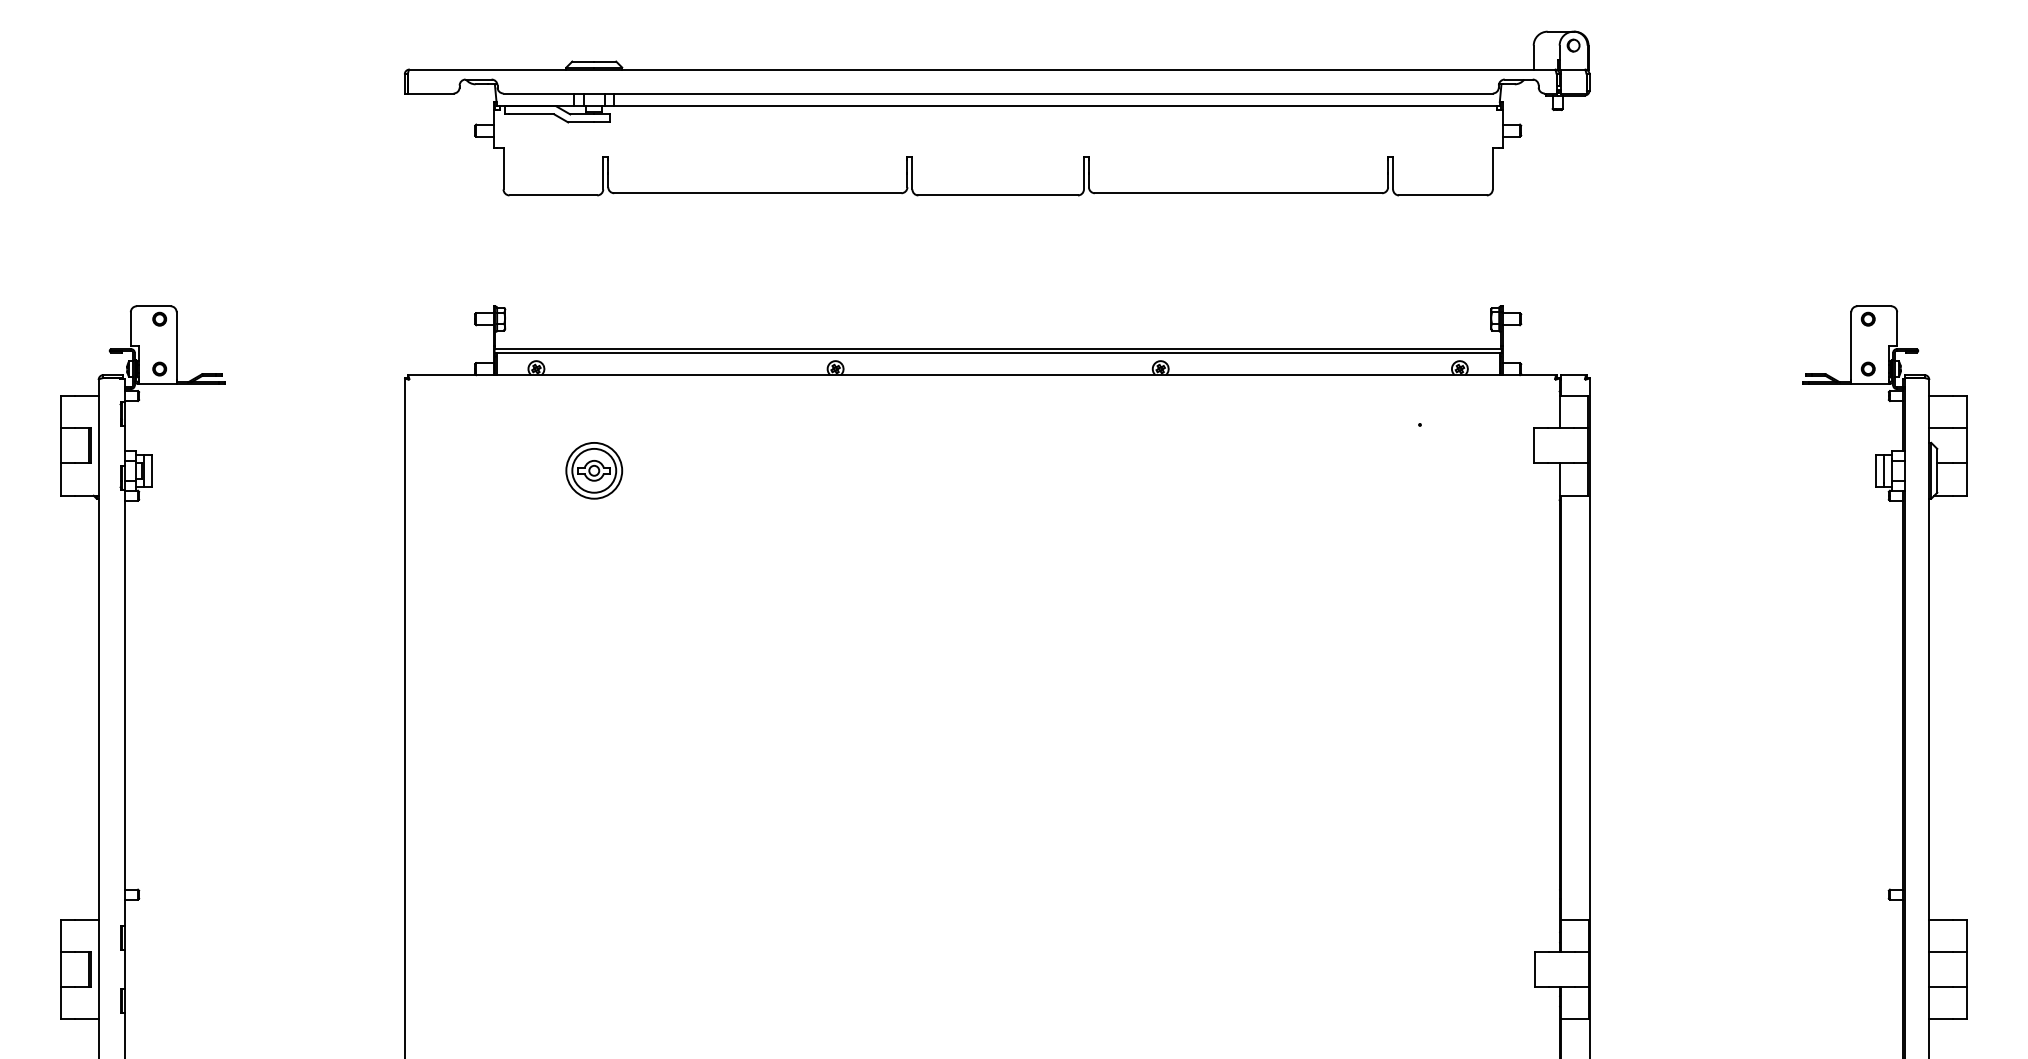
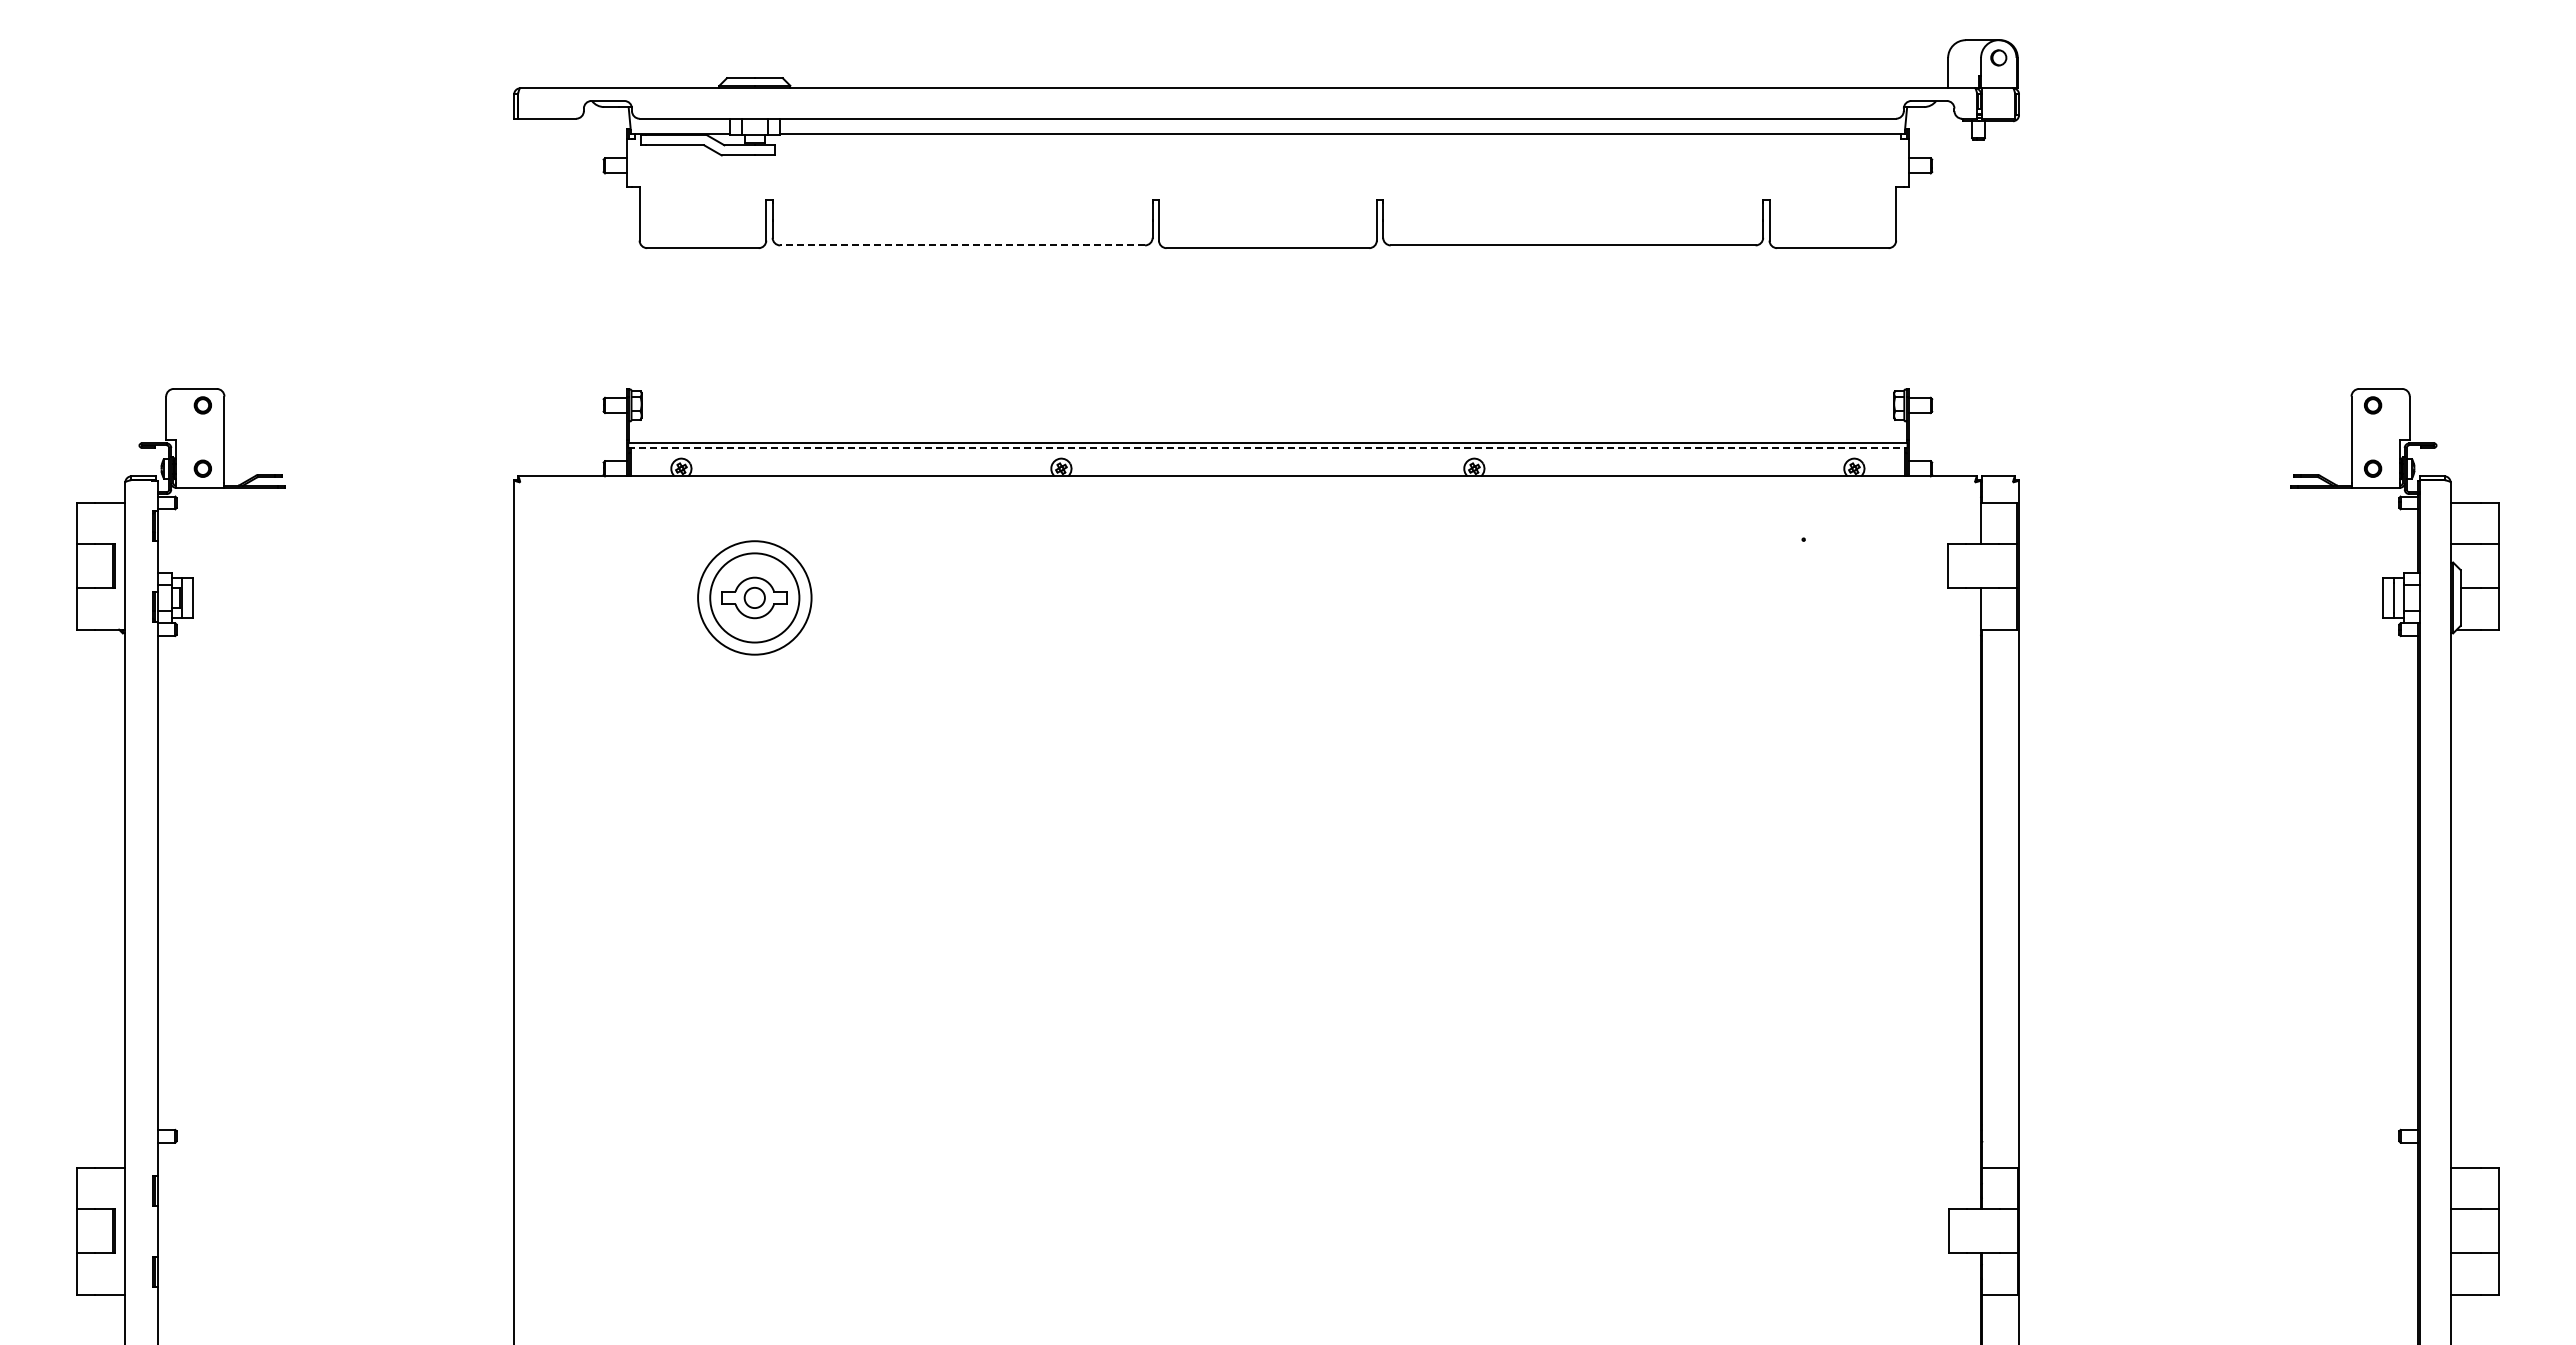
line: (757, 193) -> (962, 245), solid -> dashed
line: (998, 352) -> (1268, 447), solid -> dashed
part: (593, 470) -> (754, 597), size x1.6

